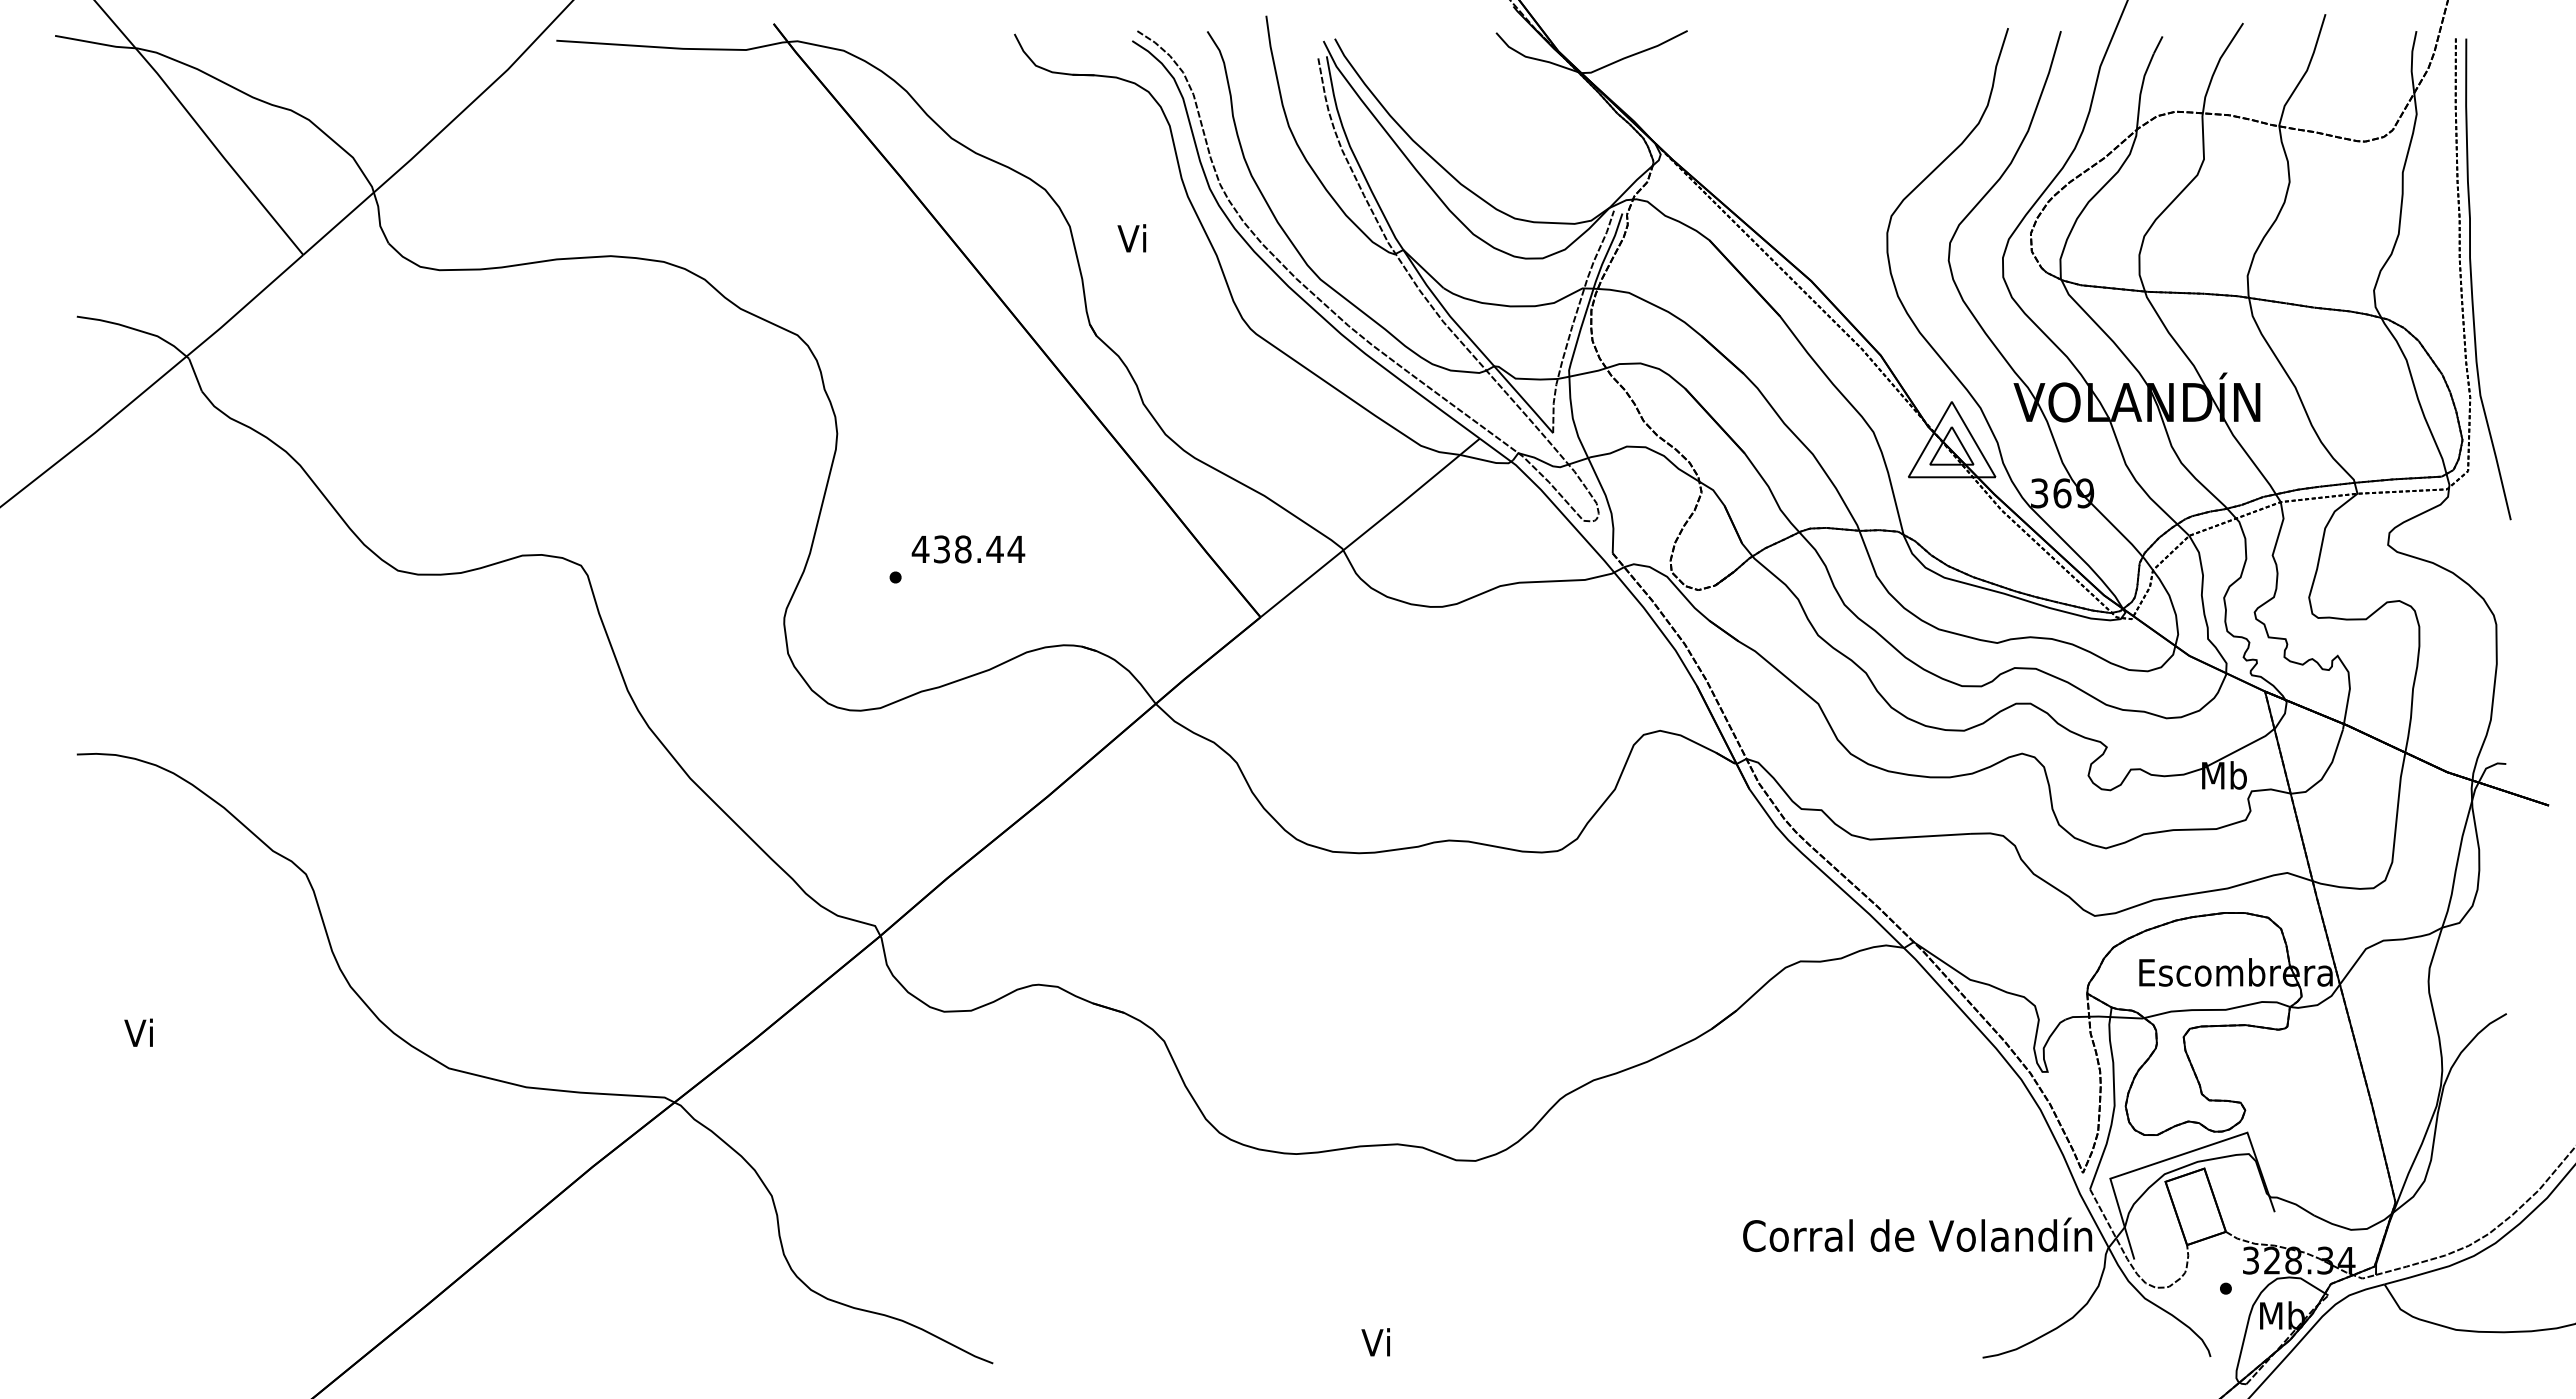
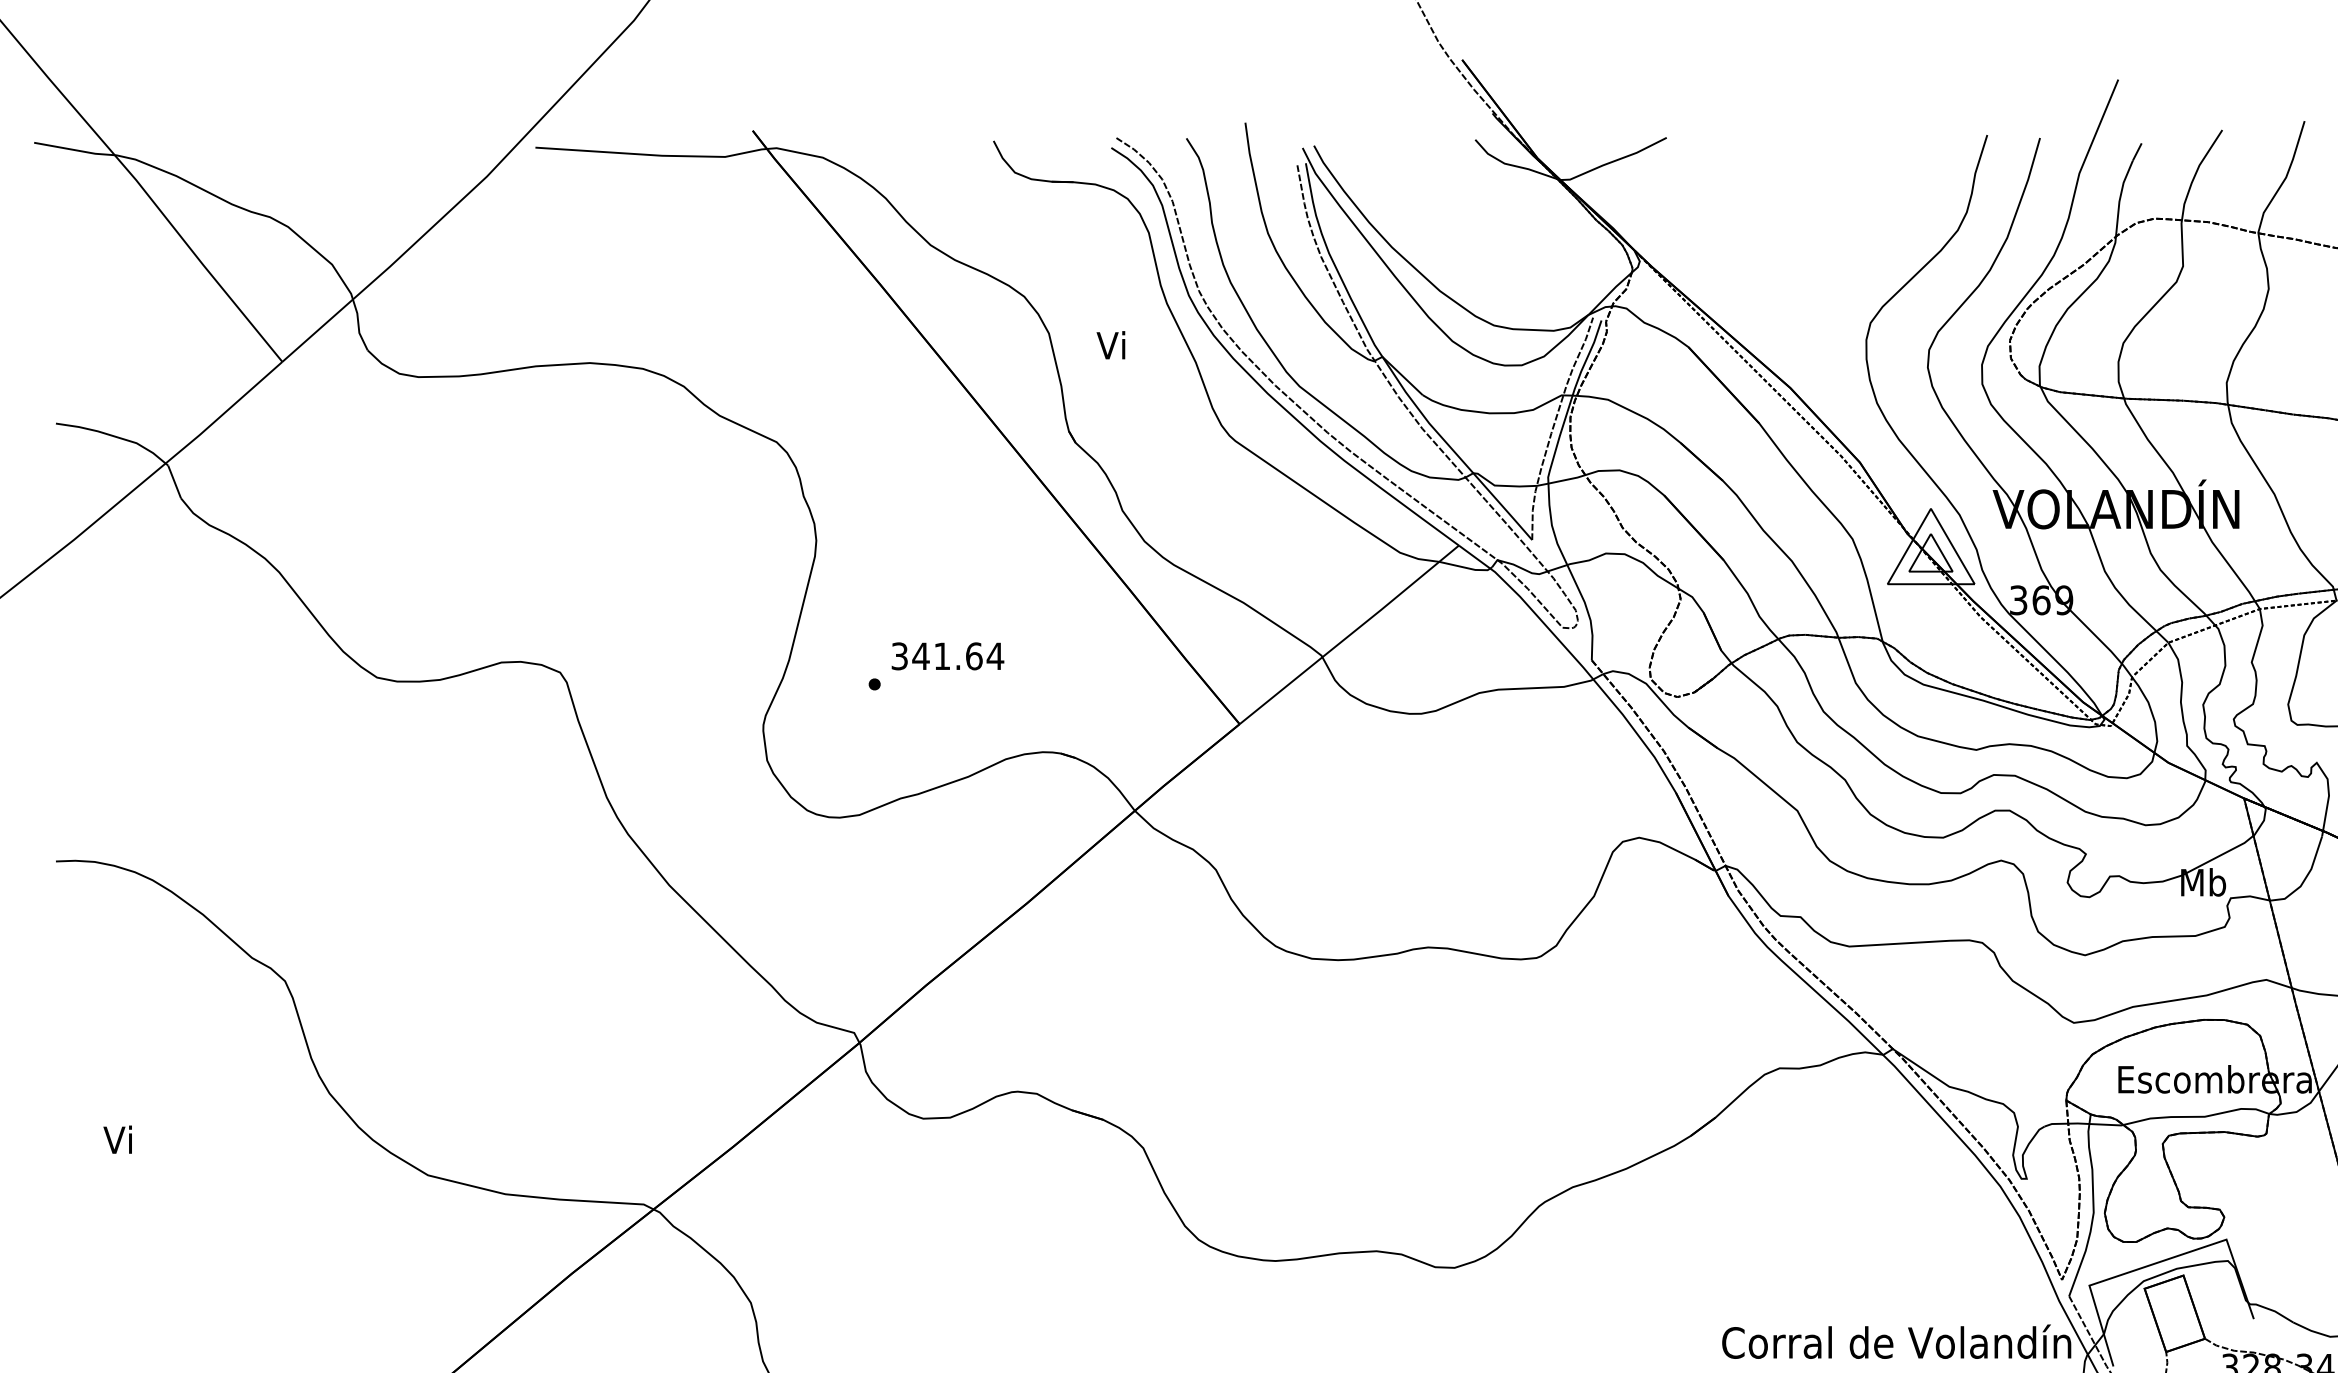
text: (957, 549) -> (936, 656), 438.44 -> 341.64

